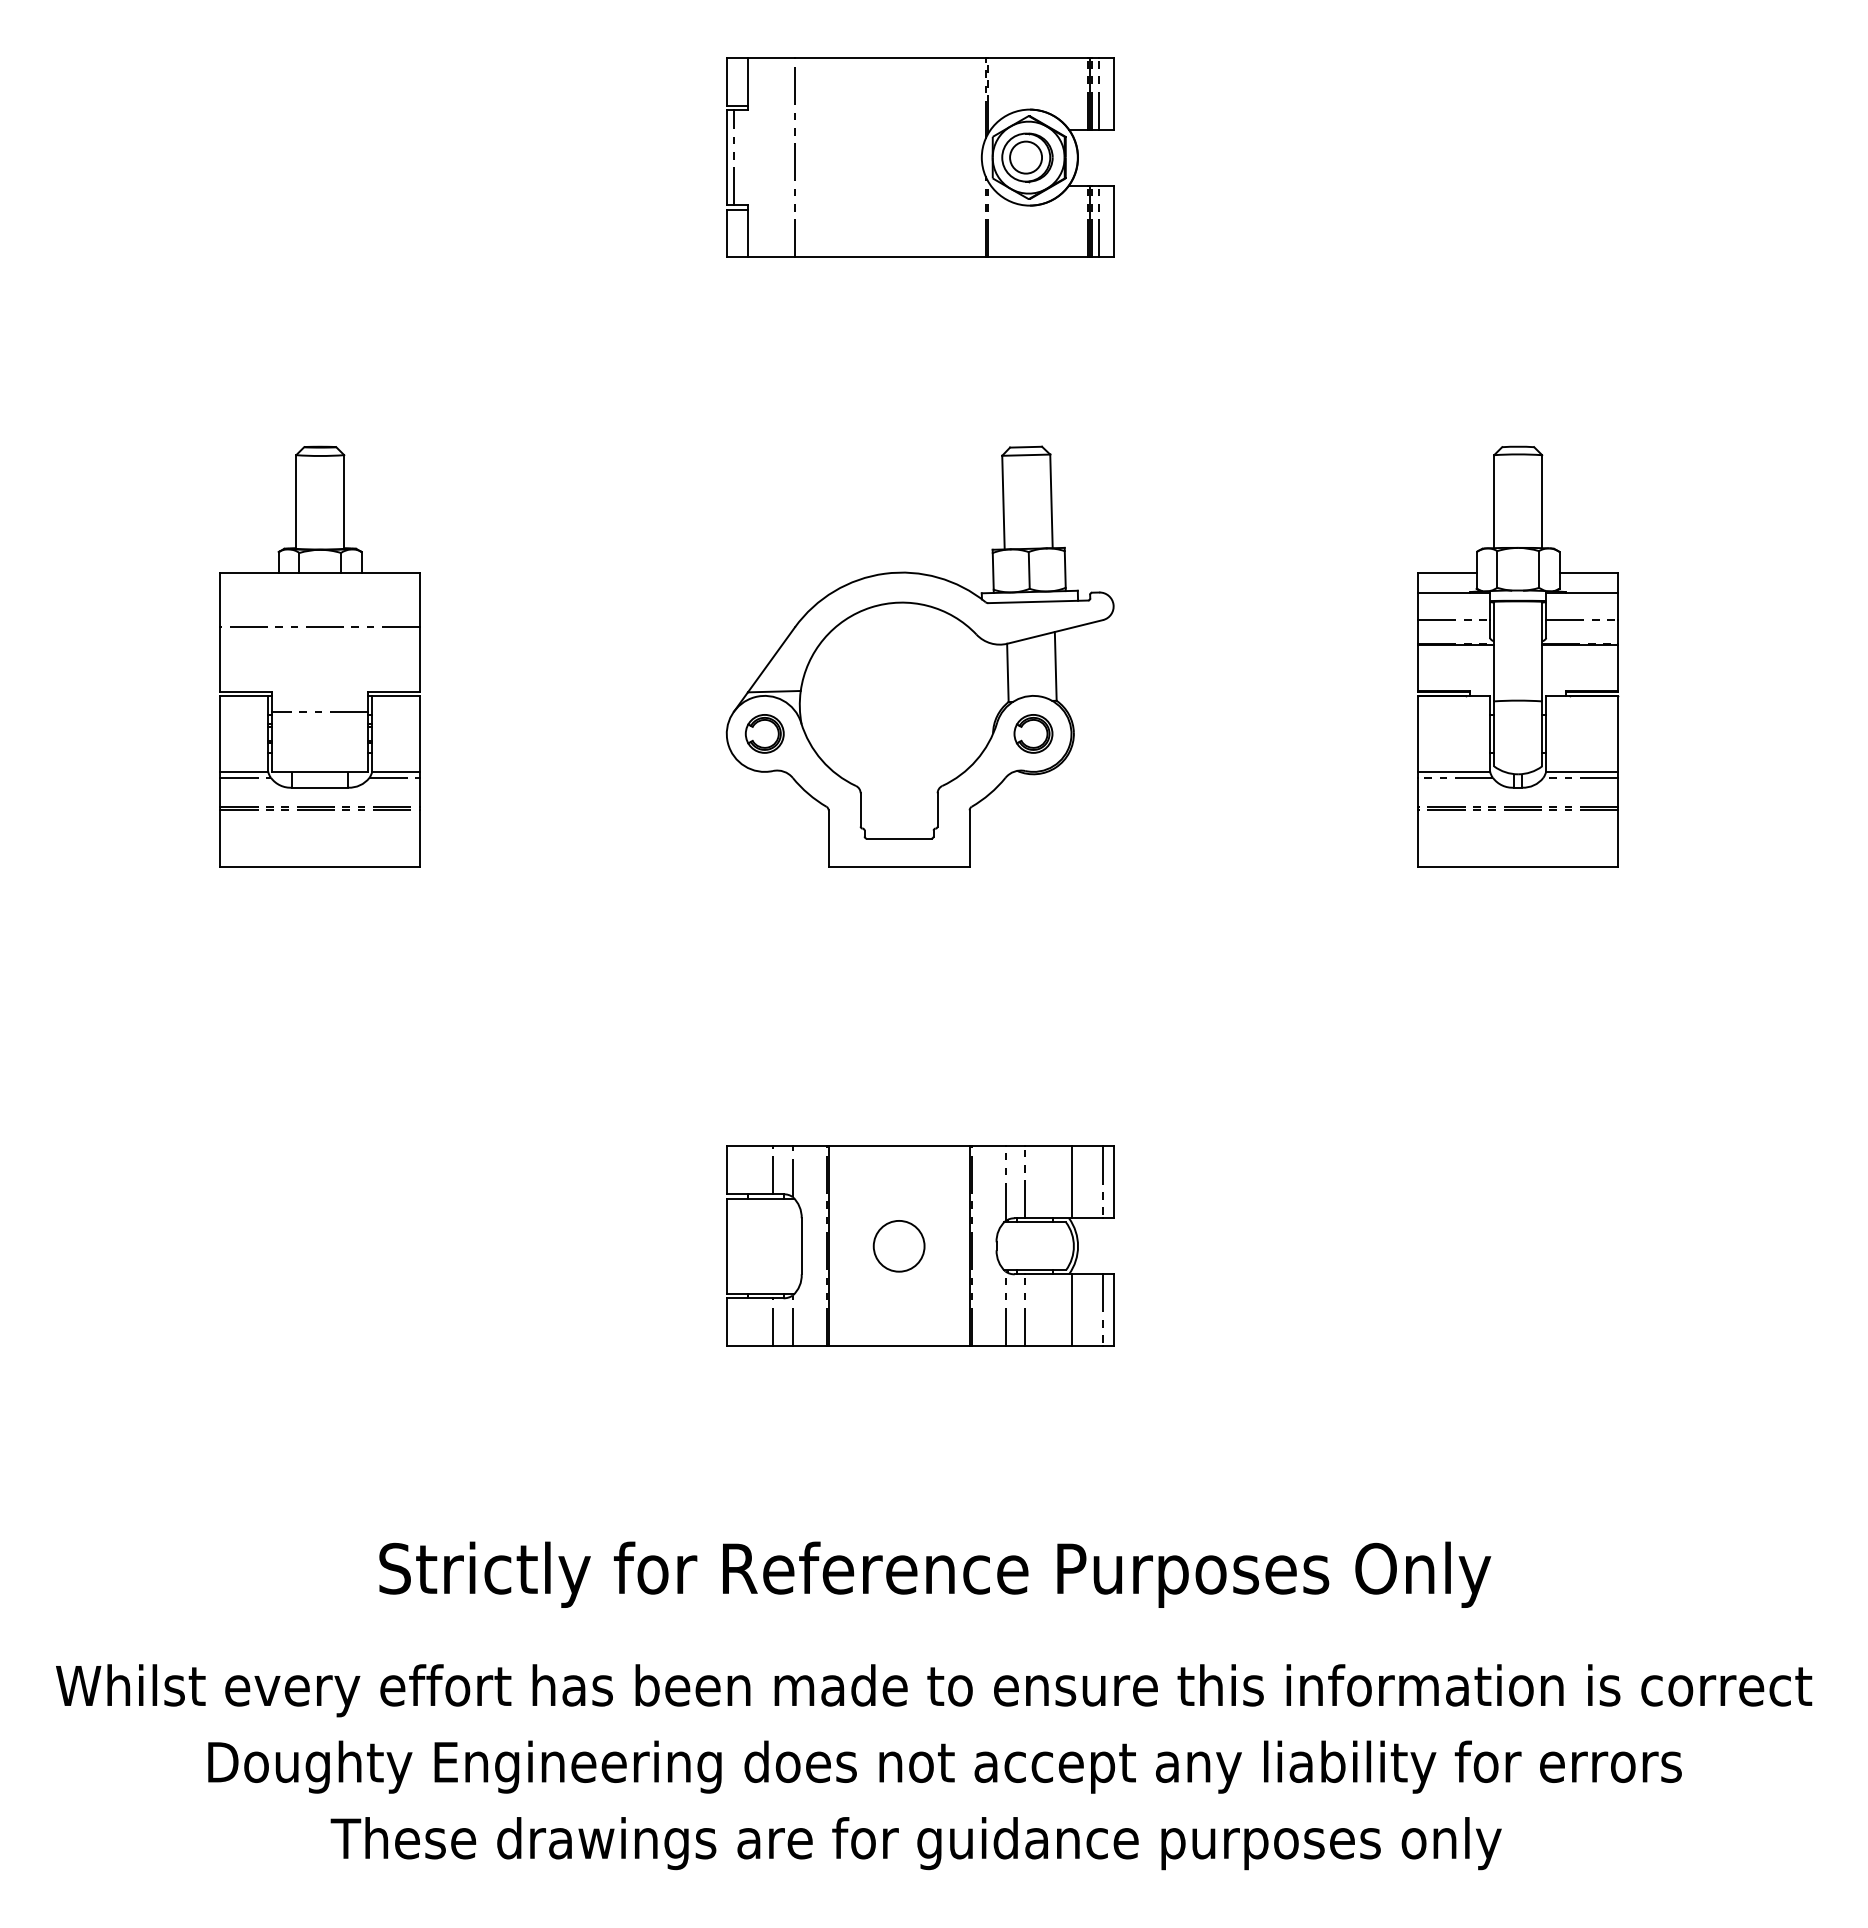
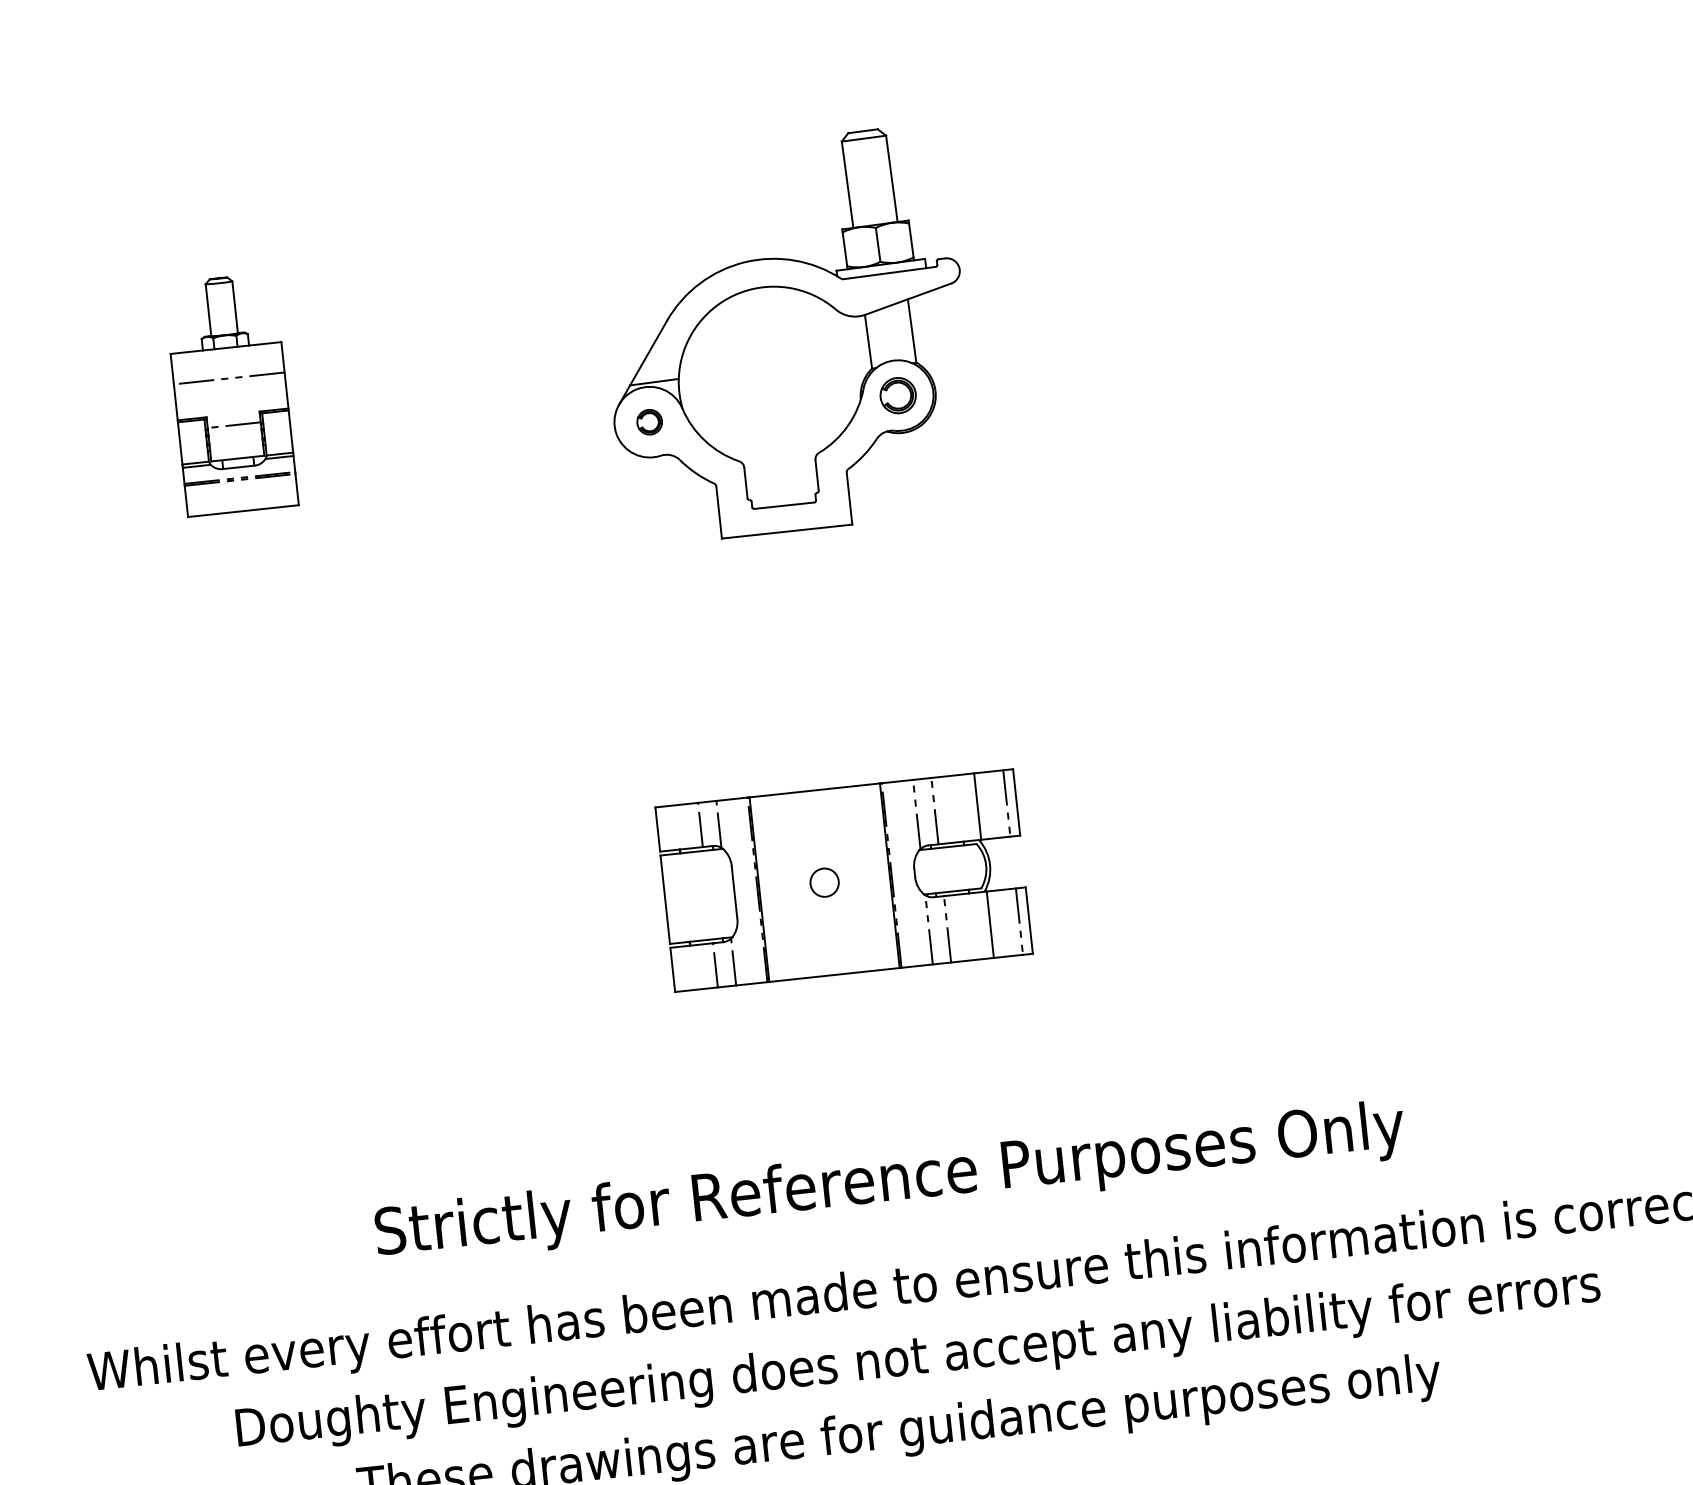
part: (319, 656) -> (230, 394), size x0.6
part: (1518, 656) -> (1339, 276), removed
part: (764, 733) -> (649, 421), size x0.7
circle: (898, 1245) -> (823, 882), size x0.6

